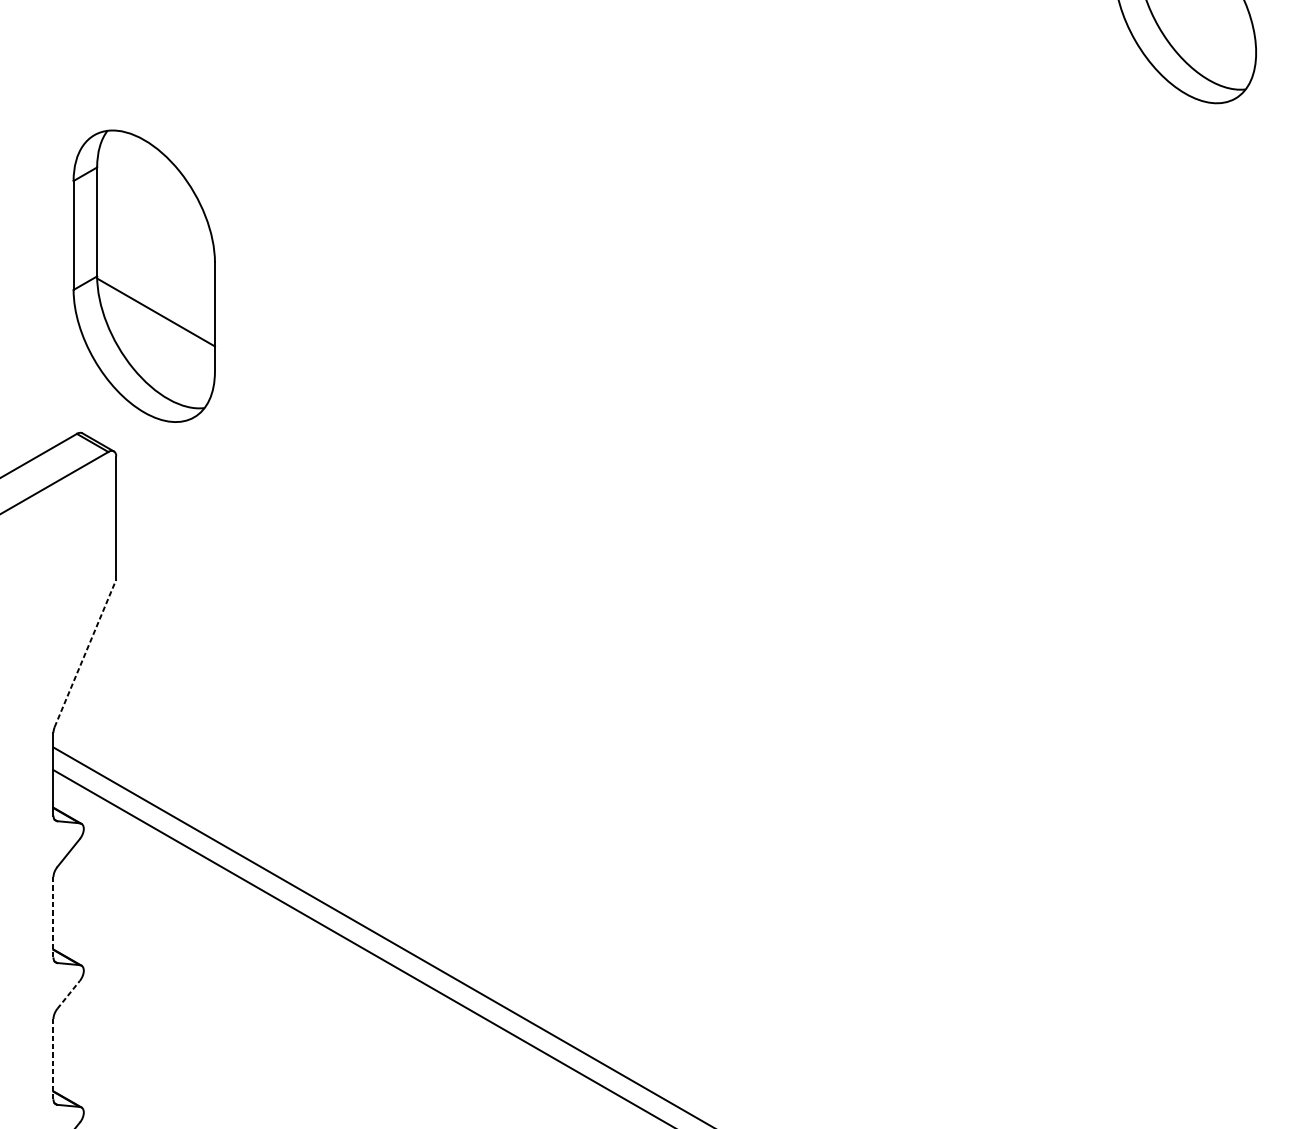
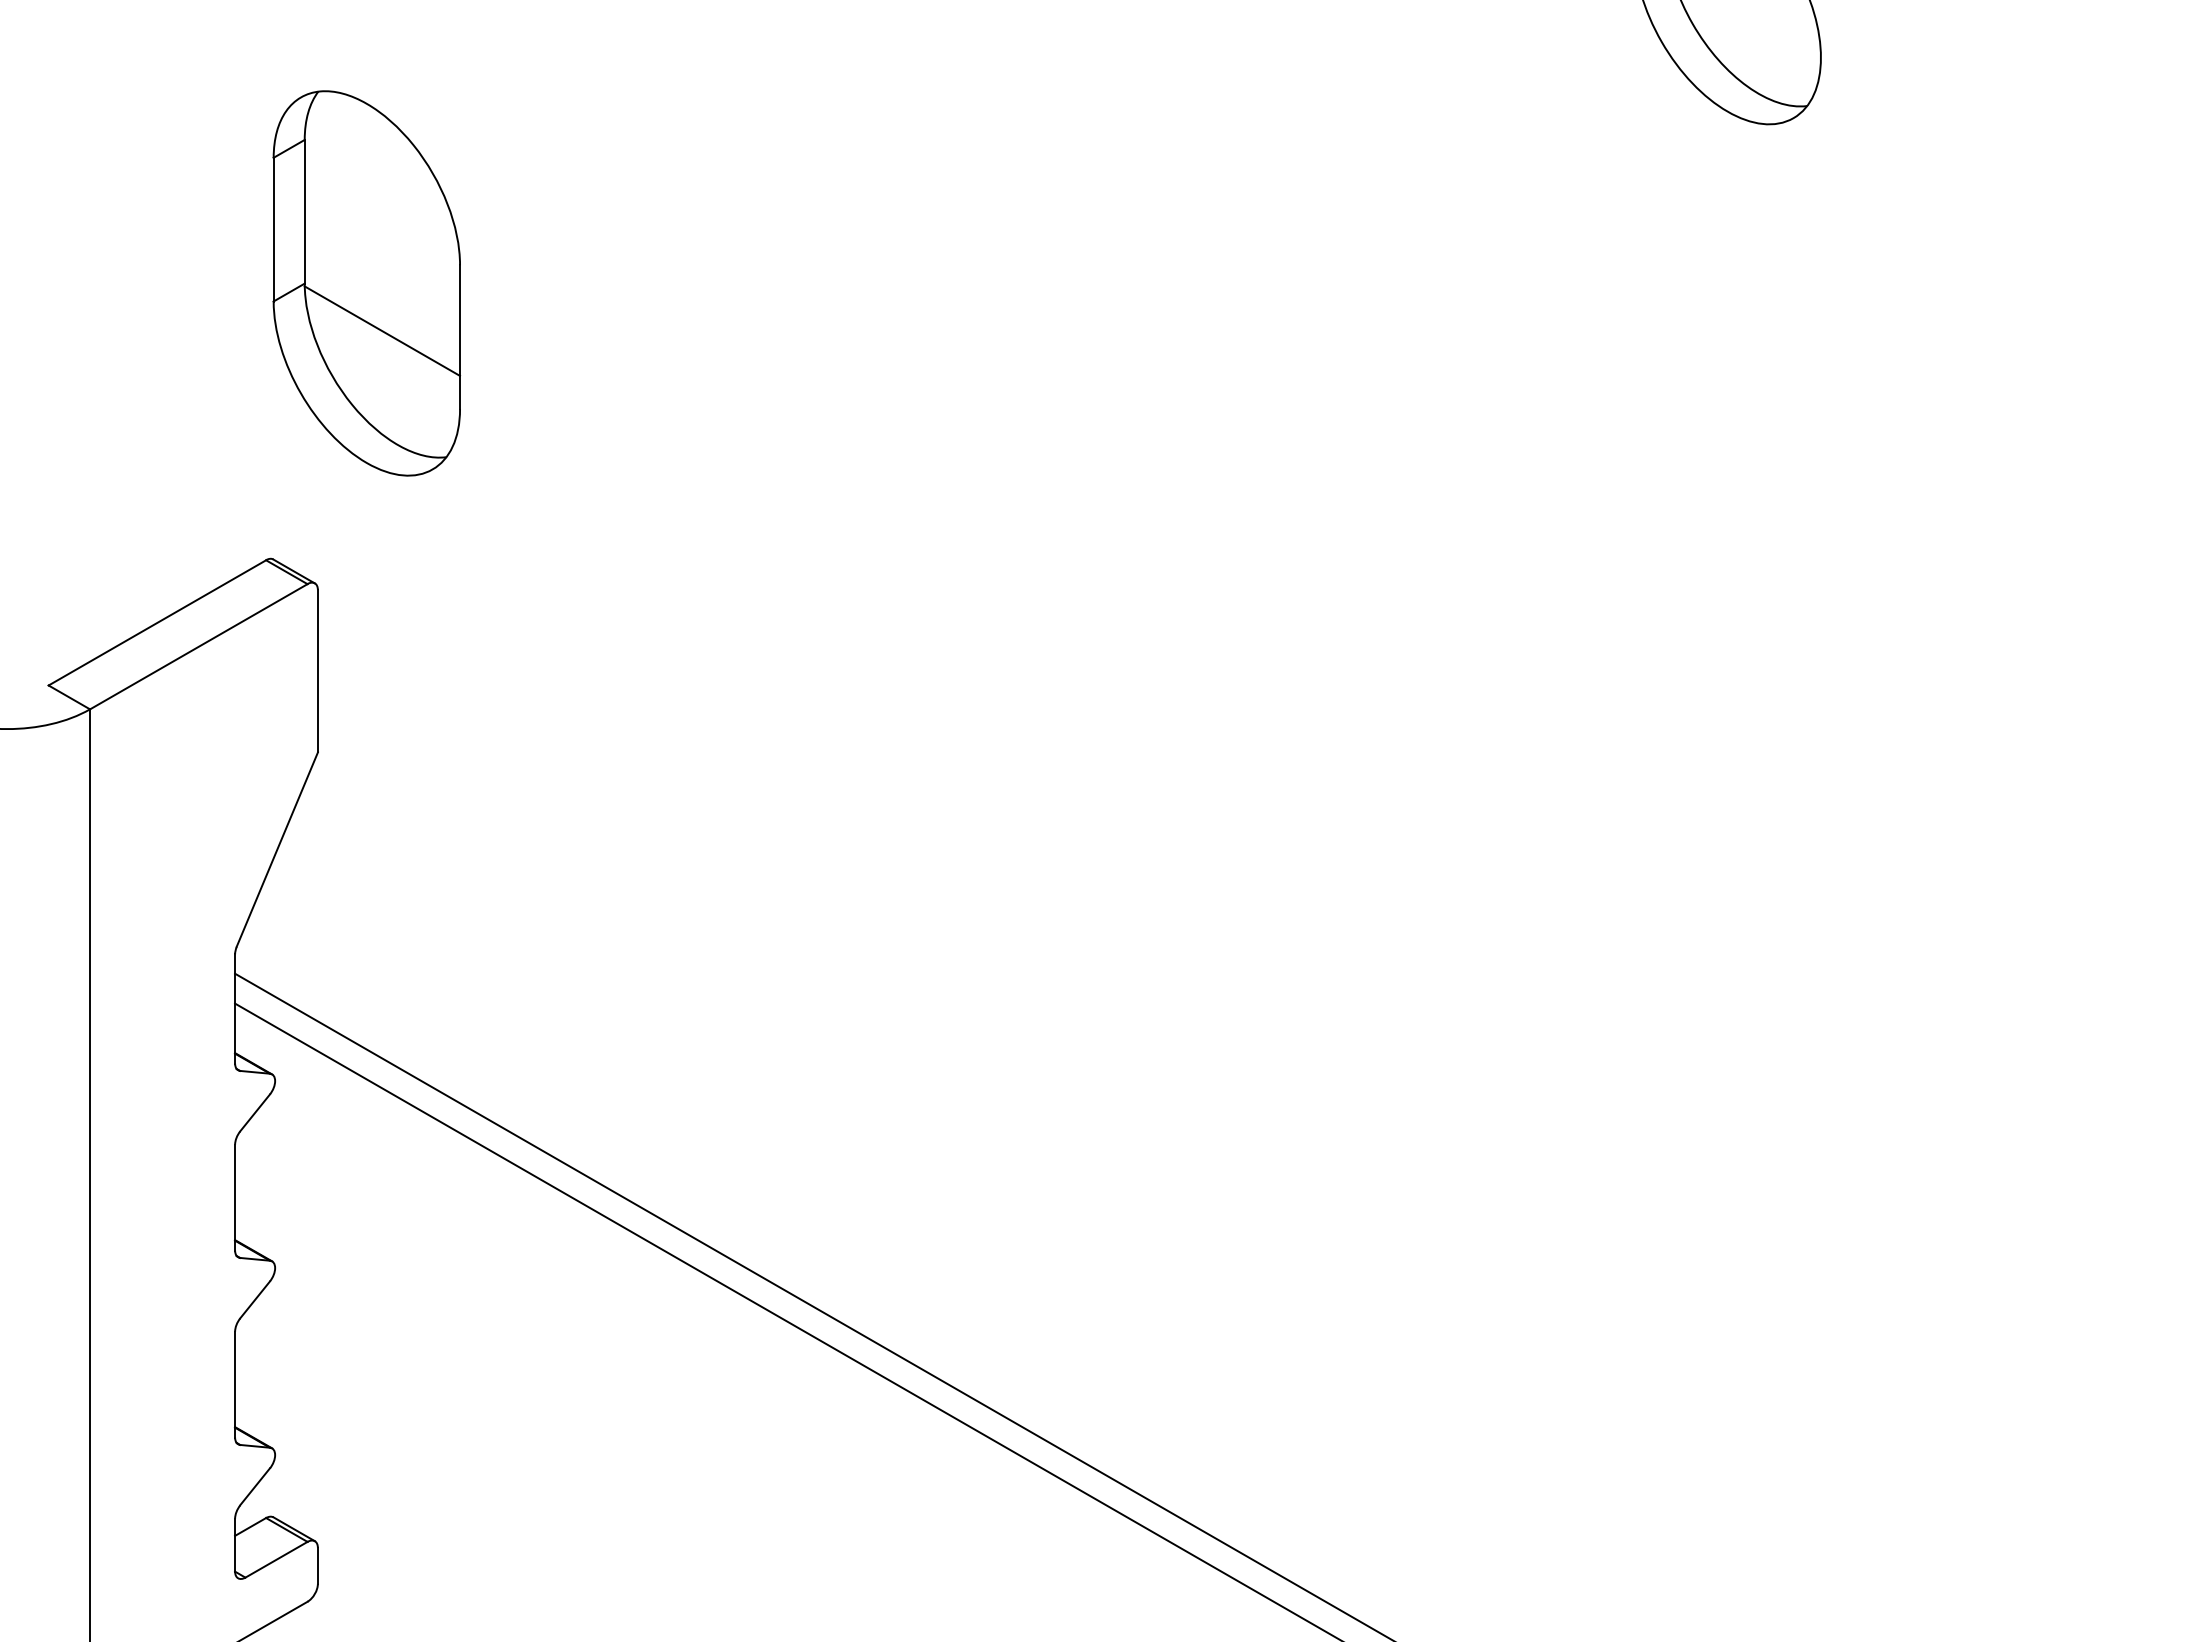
part: (144, 276) -> (366, 283), moved
line: (85, 653) -> (277, 849), dashed -> solid
line: (53, 917) -> (235, 1197), dashed -> solid
line: (68, 994) -> (255, 1299), dashed -> solid
line: (53, 1058) -> (235, 1384), dashed -> solid

